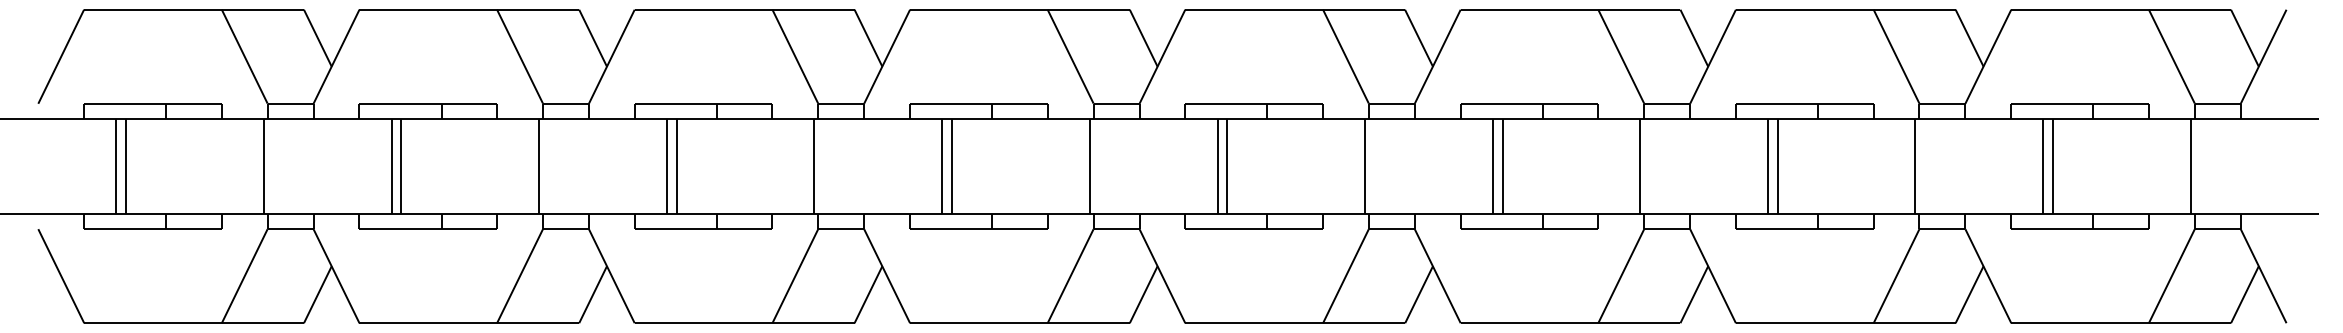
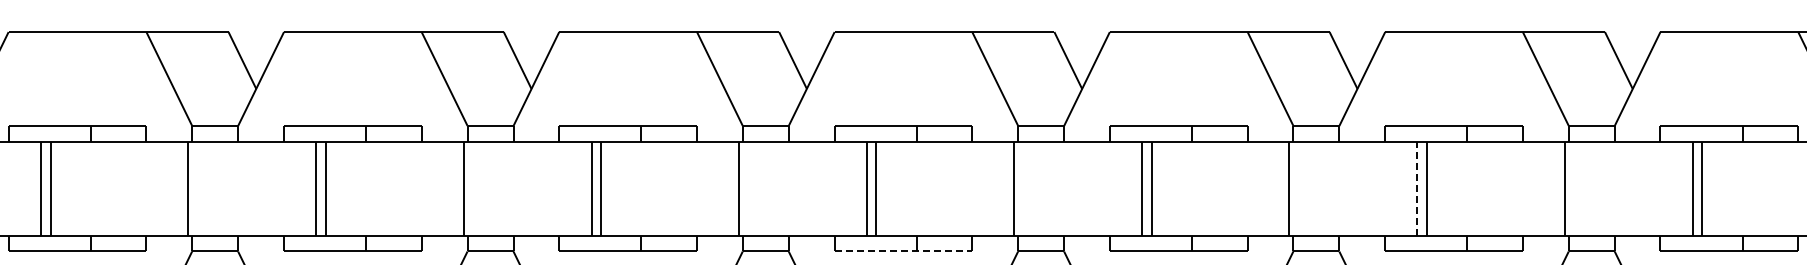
line: (1492, 165) -> (1417, 187), solid -> dashed
line: (978, 229) -> (903, 251), solid -> dashed

